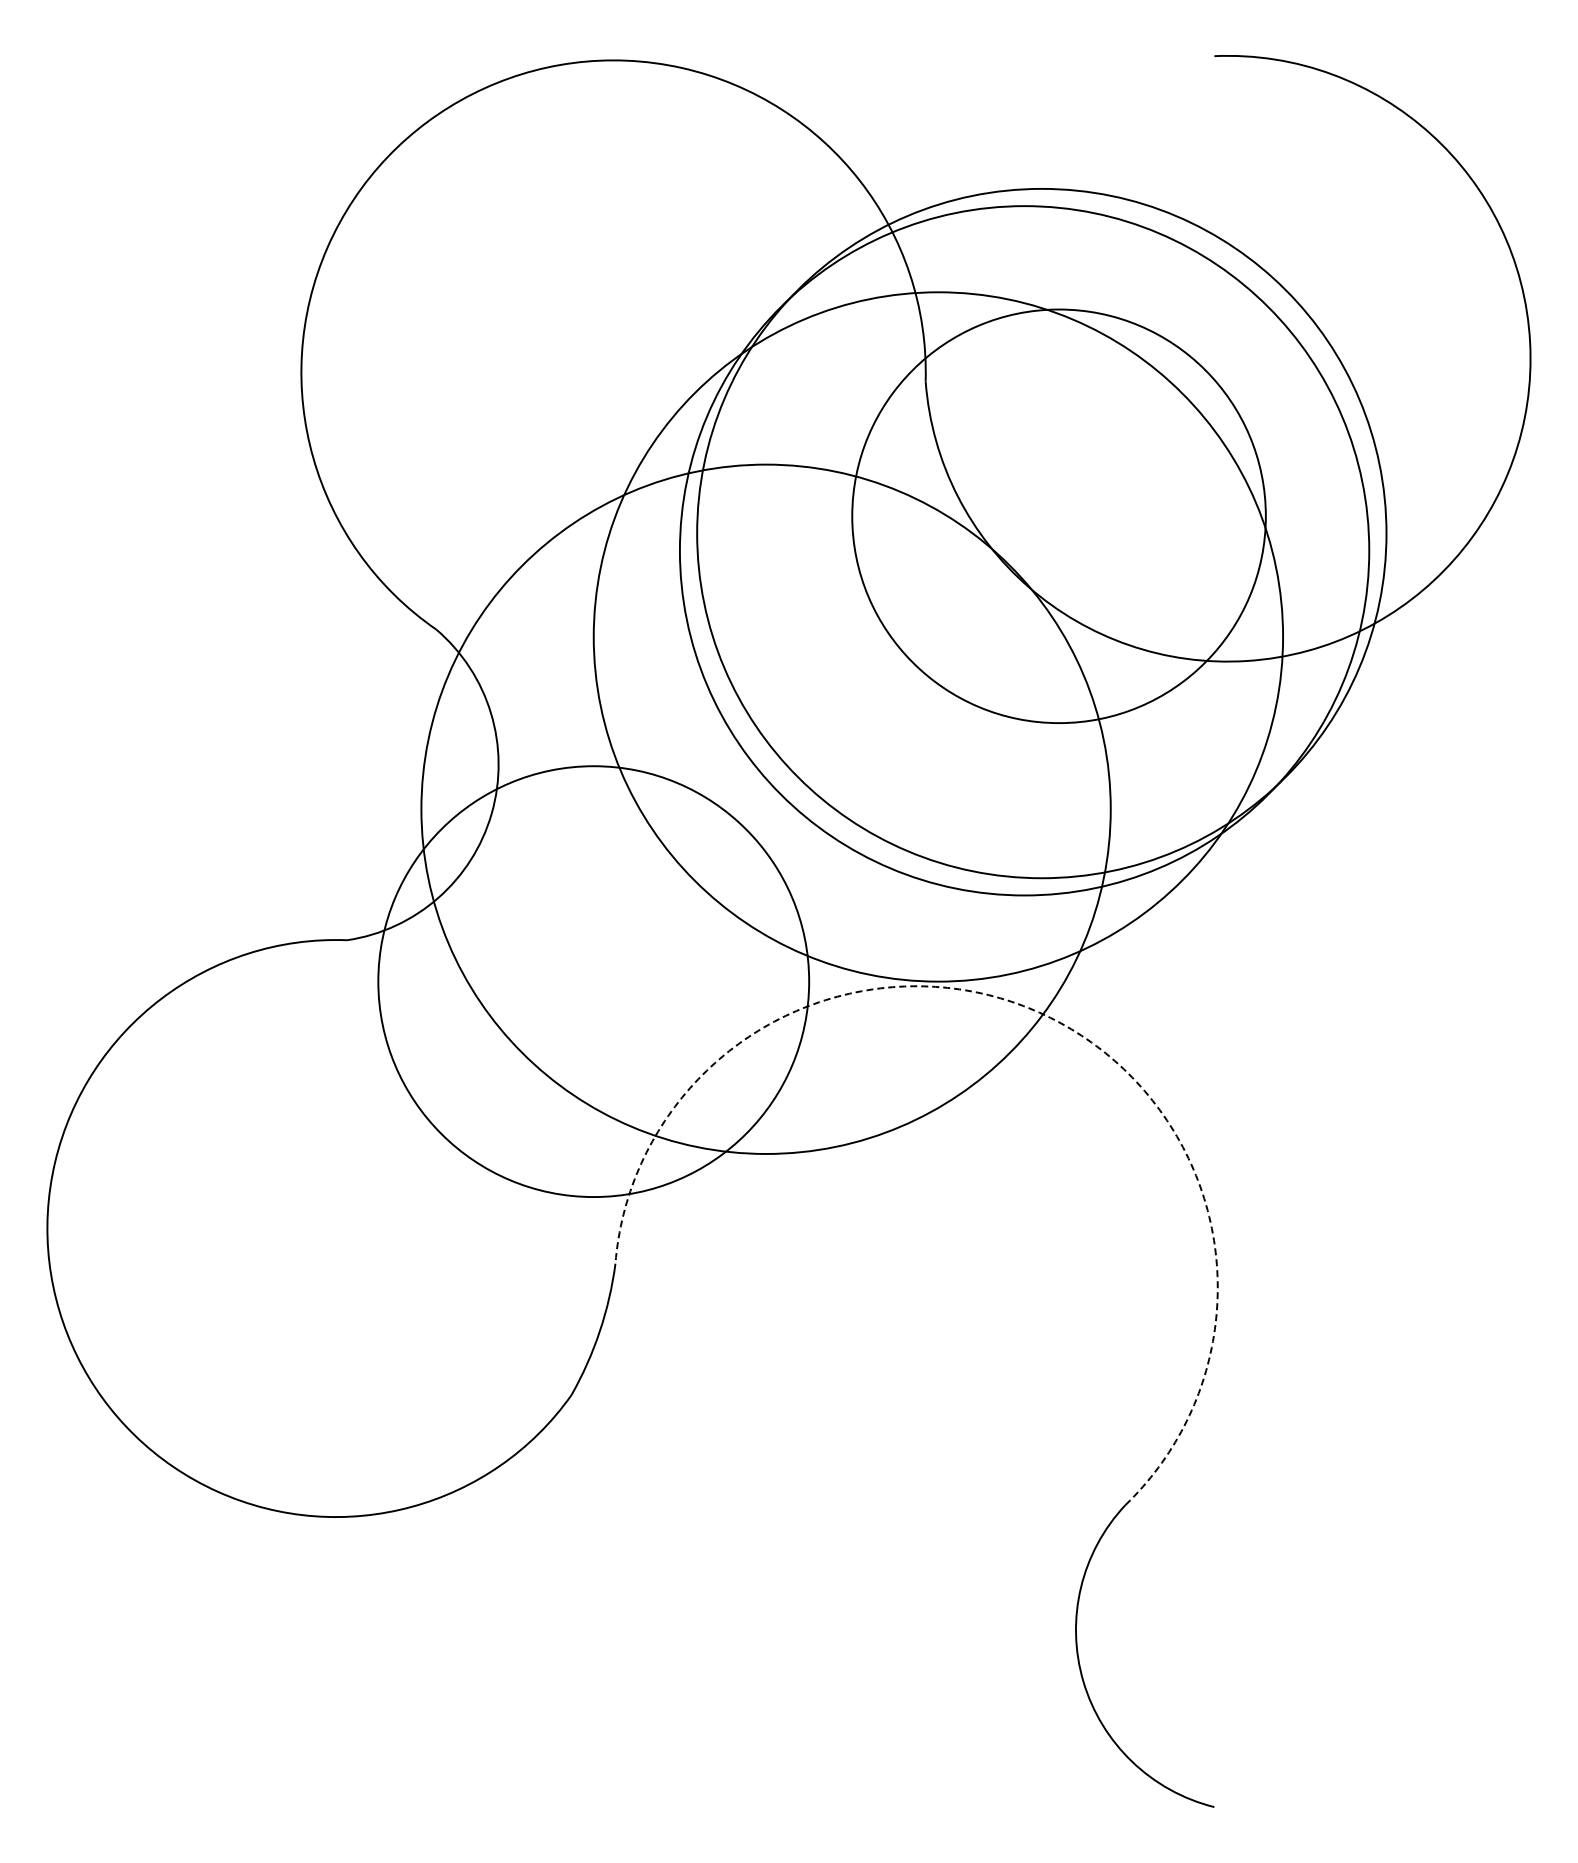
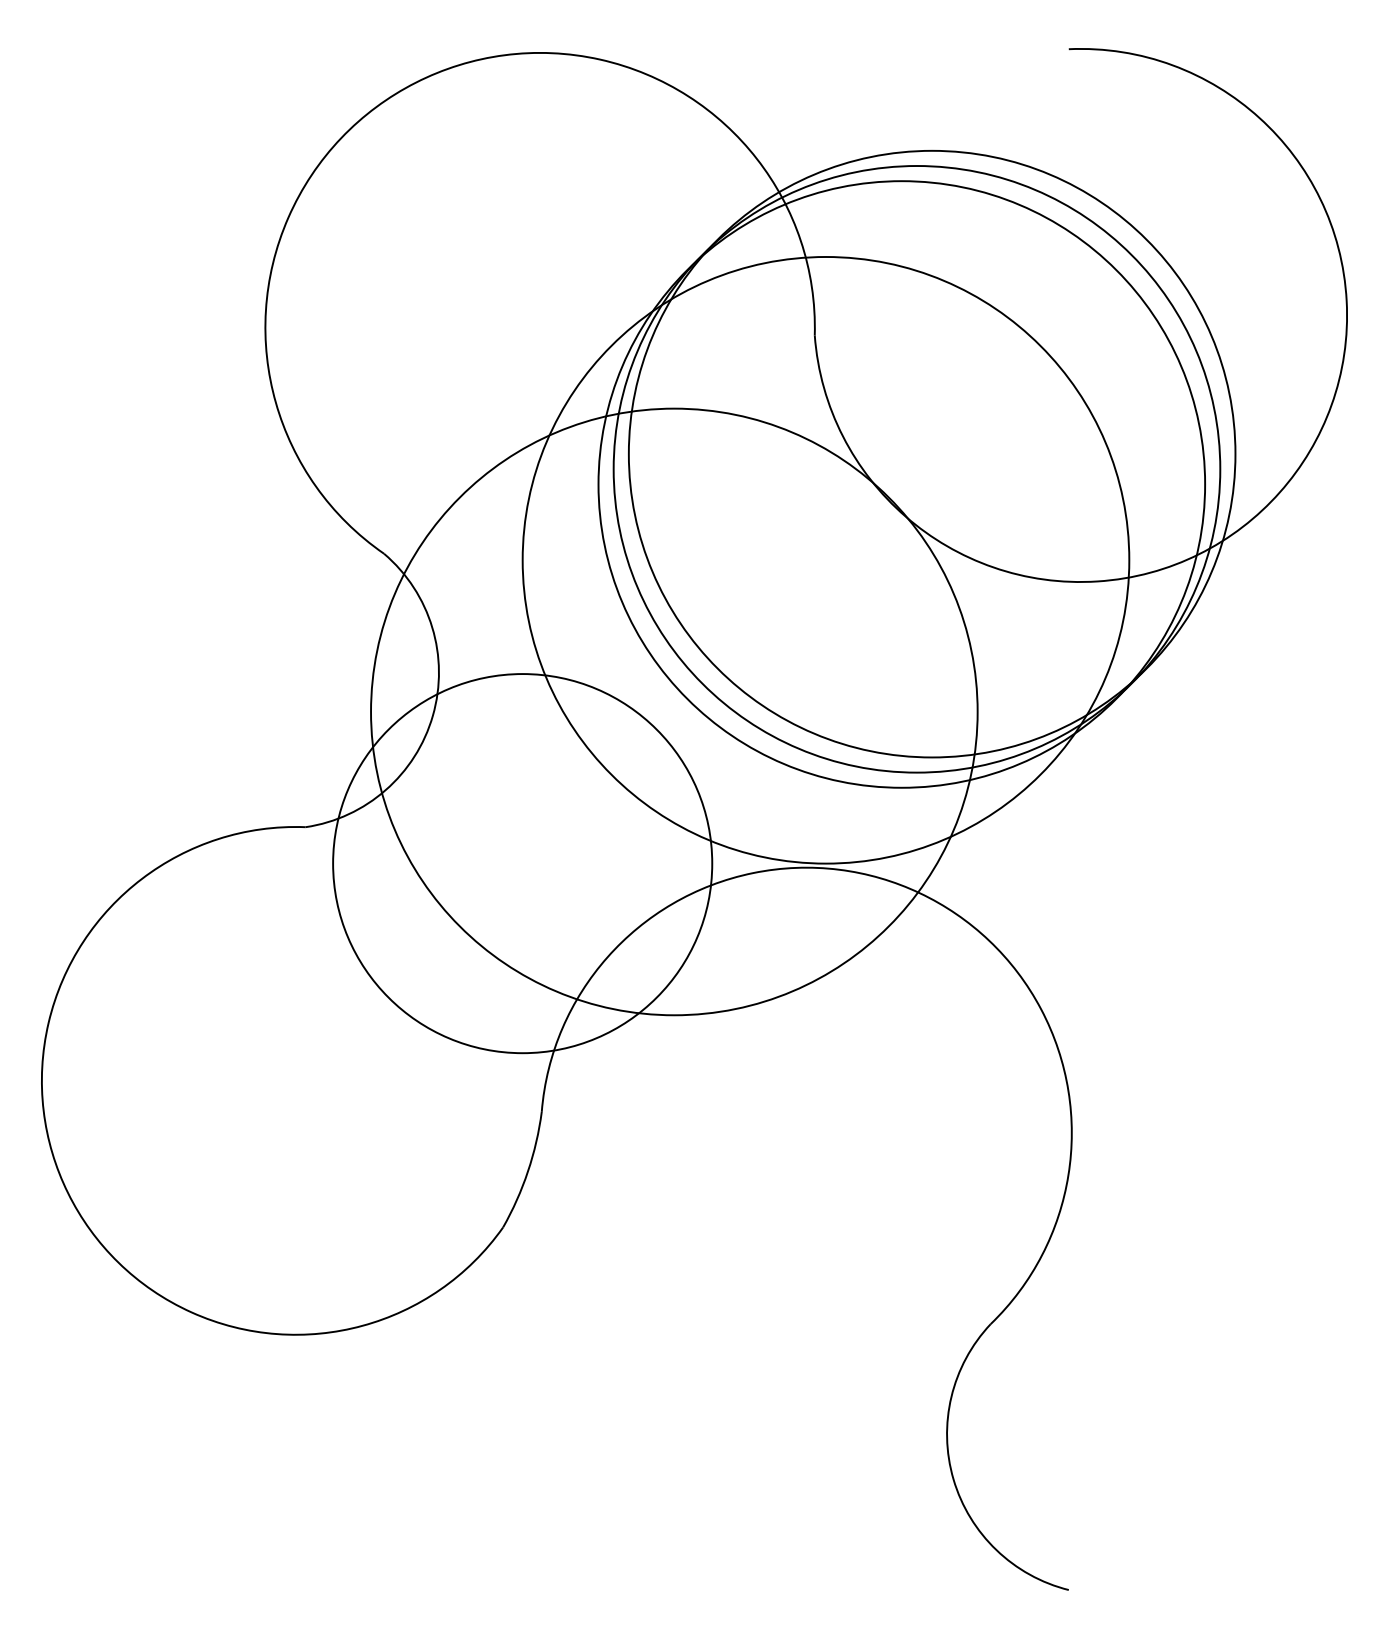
circle: (1058, 516) -> (931, 454), size x1.67
arc: (1045, 1015) -> (920, 893), dashed -> solid

